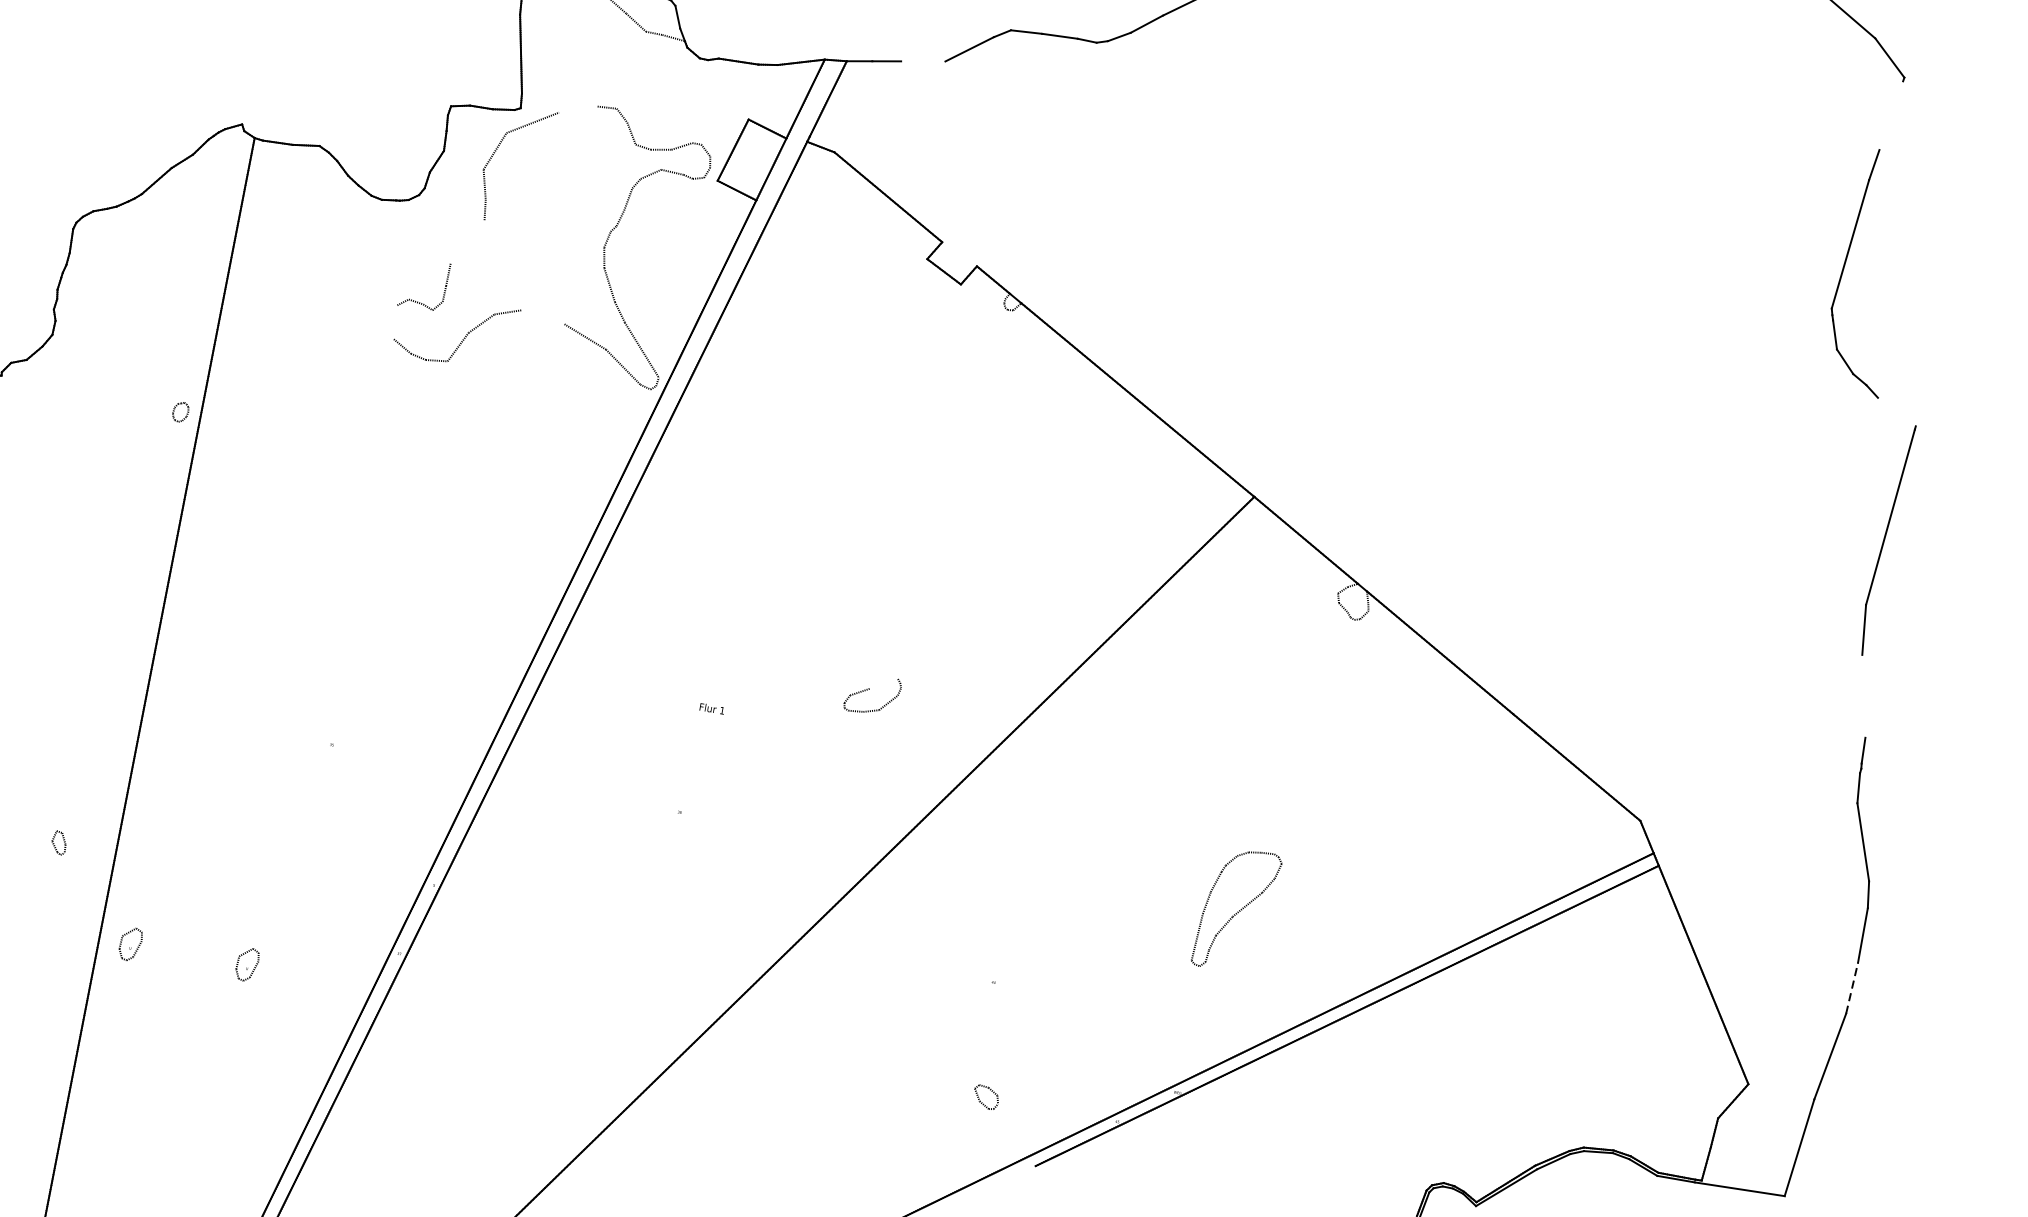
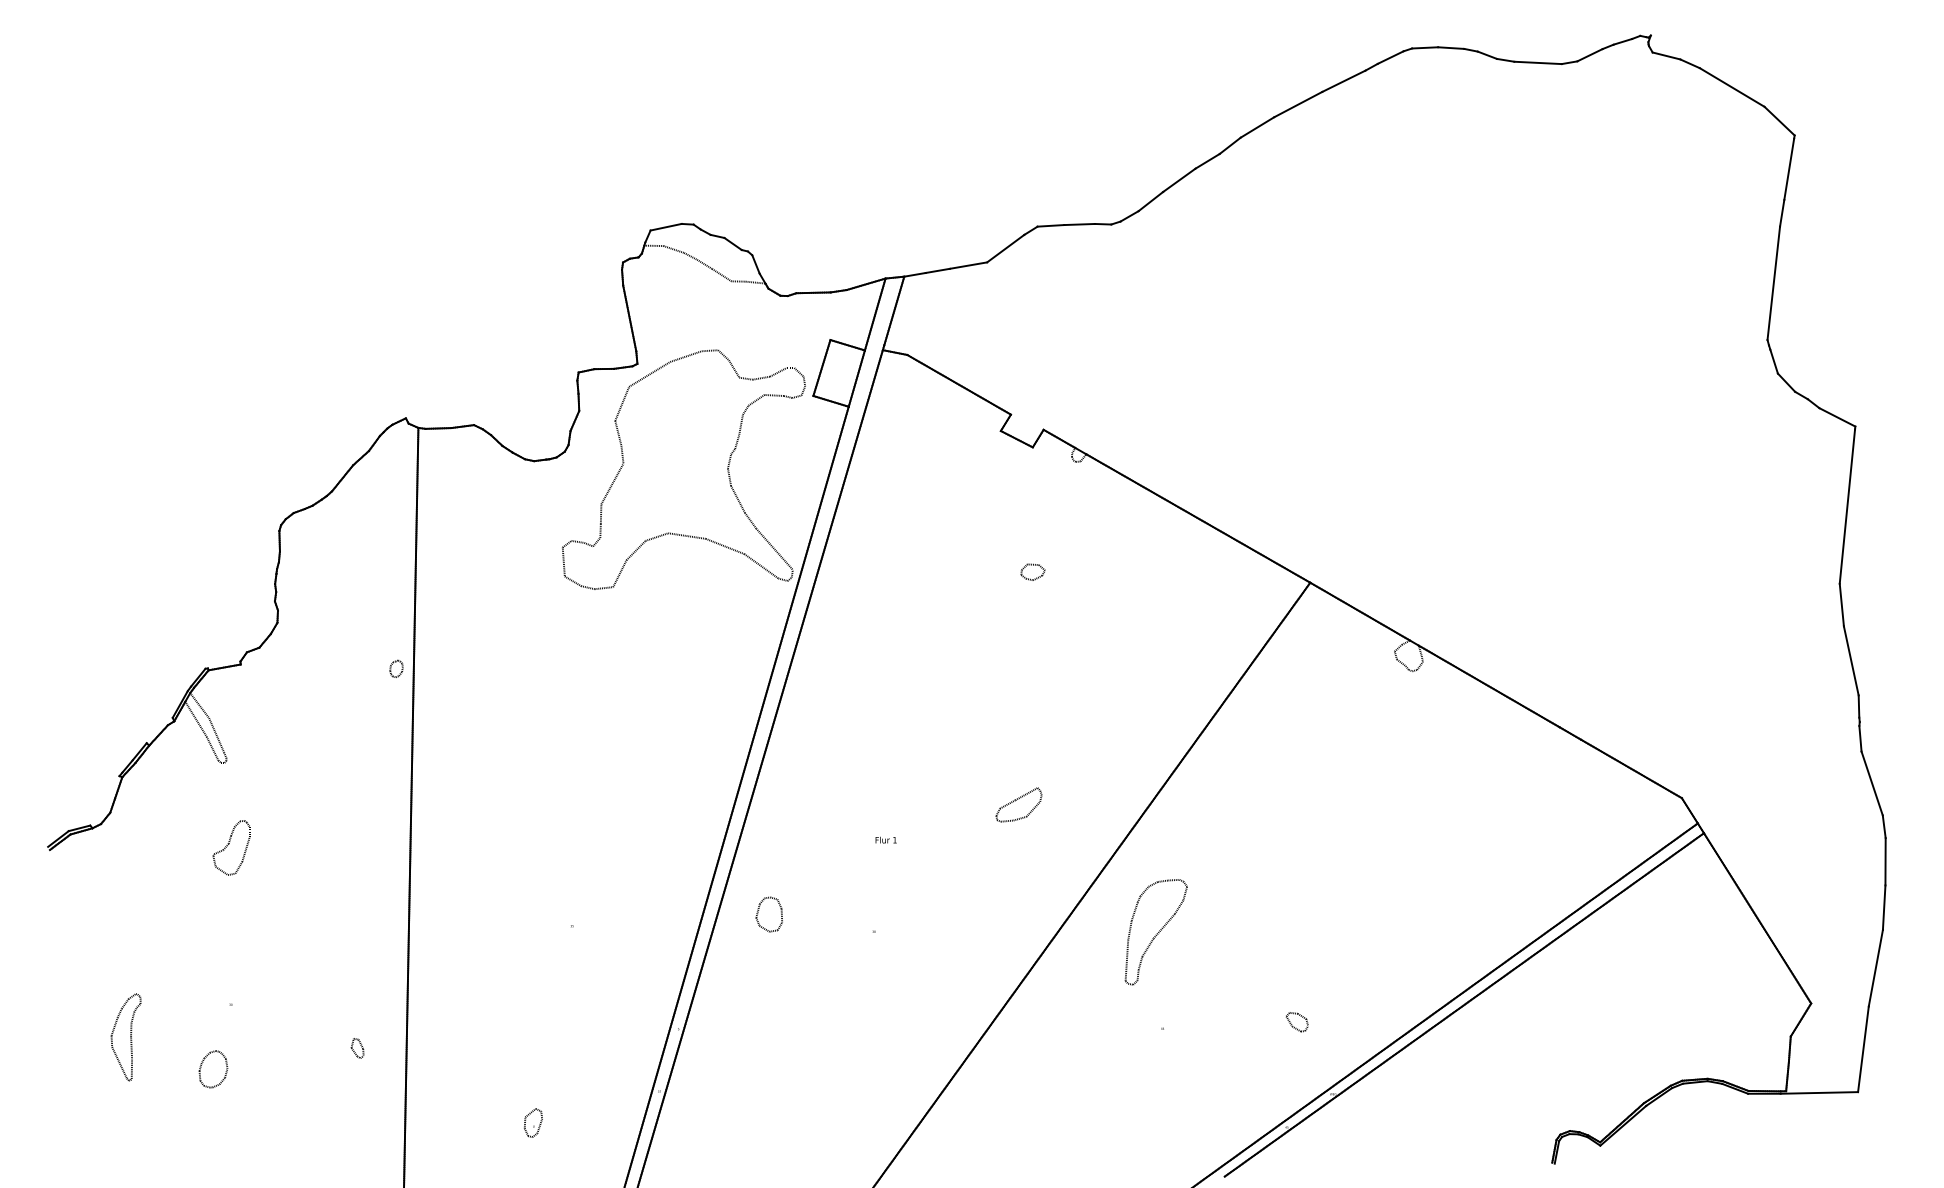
line: (923, 61) -> (968, 265), added
line: (577, 109) -> (685, 356), added
line: (1891, 114) -> (1789, 168), added
line: (467, 241) -> (612, 483), added
line: (542, 316) -> (686, 535), added
line: (395, 321) -> (563, 561), added
line: (1897, 412) -> (1837, 417), added
part: (935, 420) -> (1031, 565), added
line: (883, 683) -> (1026, 793), added
line: (1863, 695) -> (1850, 660), added
part: (551, 764) -> (759, 910), added
part: (1236, 910) -> (1155, 932), moved
part: (130, 943) -> (432, 1122), removed
line: (1852, 988) -> (1884, 907), dashed -> solid
part: (985, 1097) -> (1296, 1022), moved

